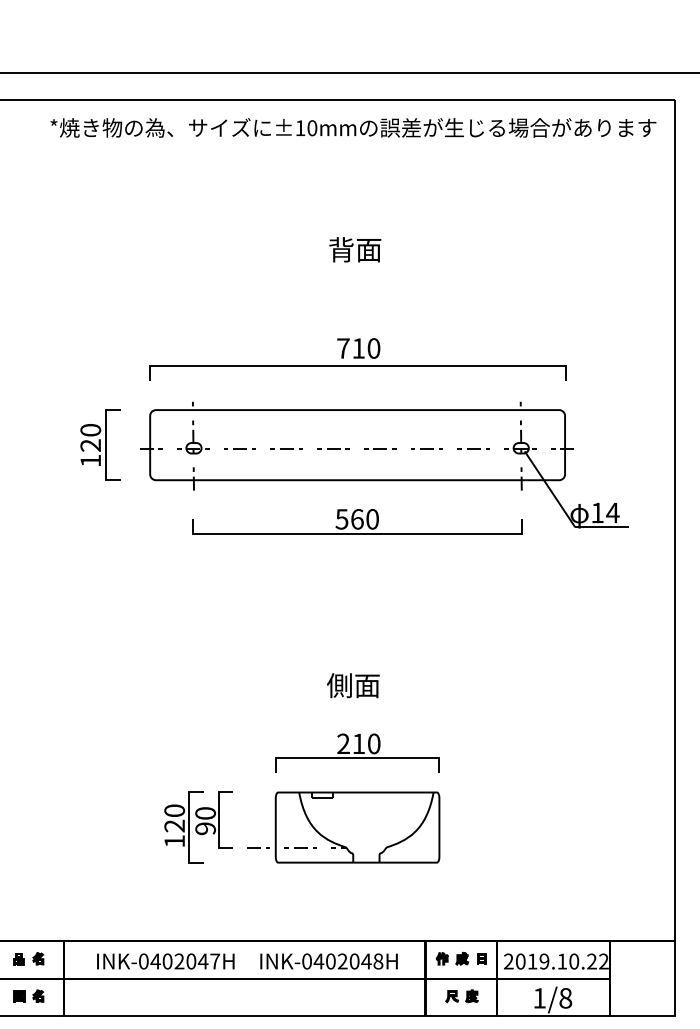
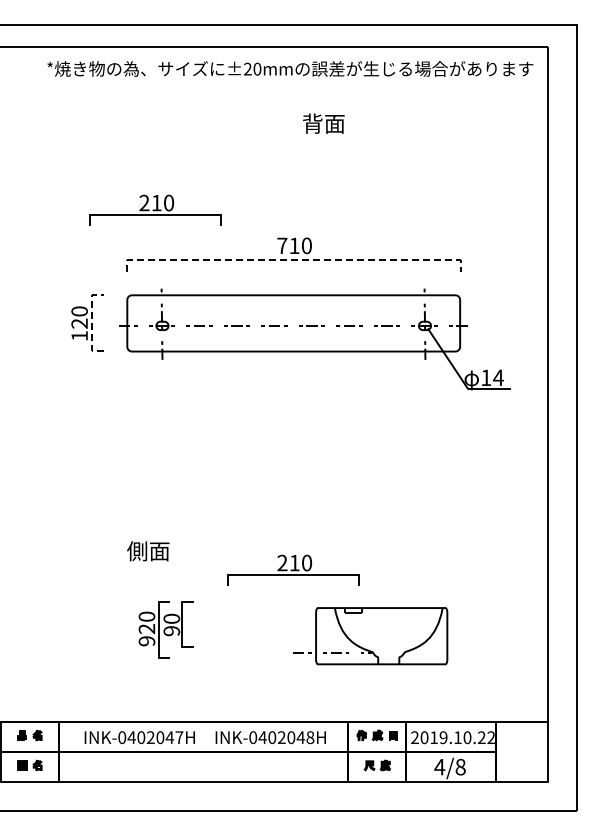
text: (299, 127) -> (247, 68), ±10mm -> ±20mm
text: (354, 249) -> (323, 123), moved
part: (185, 303) -> (155, 209), added
line: (358, 366) -> (294, 260), solid -> dashed
line: (106, 444) -> (92, 322), solid -> dashed
part: (357, 521) -> (293, 384), removed
text: (353, 685) -> (148, 551), moved
part: (343, 827) -> (370, 636), moved
text: (174, 841) -> (146, 641), 120 -> 920
text: (539, 998) -> (439, 767), 1/8 -> 4/8

